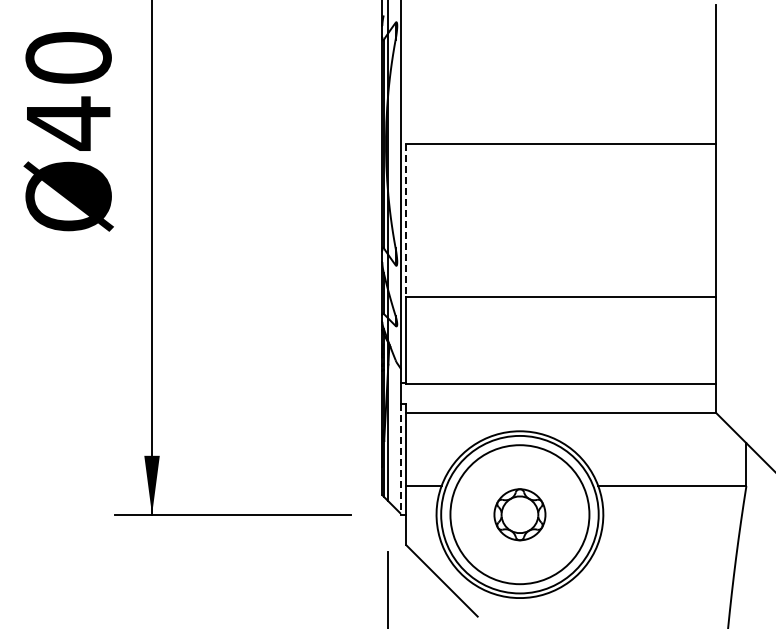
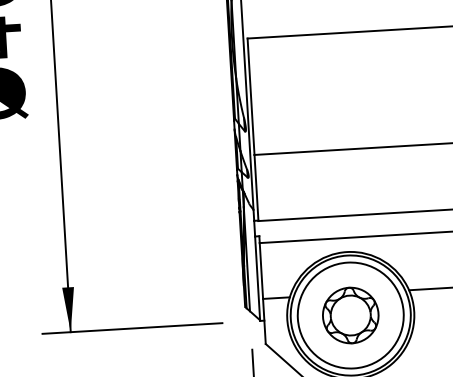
line: (406, 221) -> (251, 97), dashed -> solid
line: (400, 459) -> (257, 278), dashed -> solid
part: (519, 514) -> (350, 315), size x1.43

